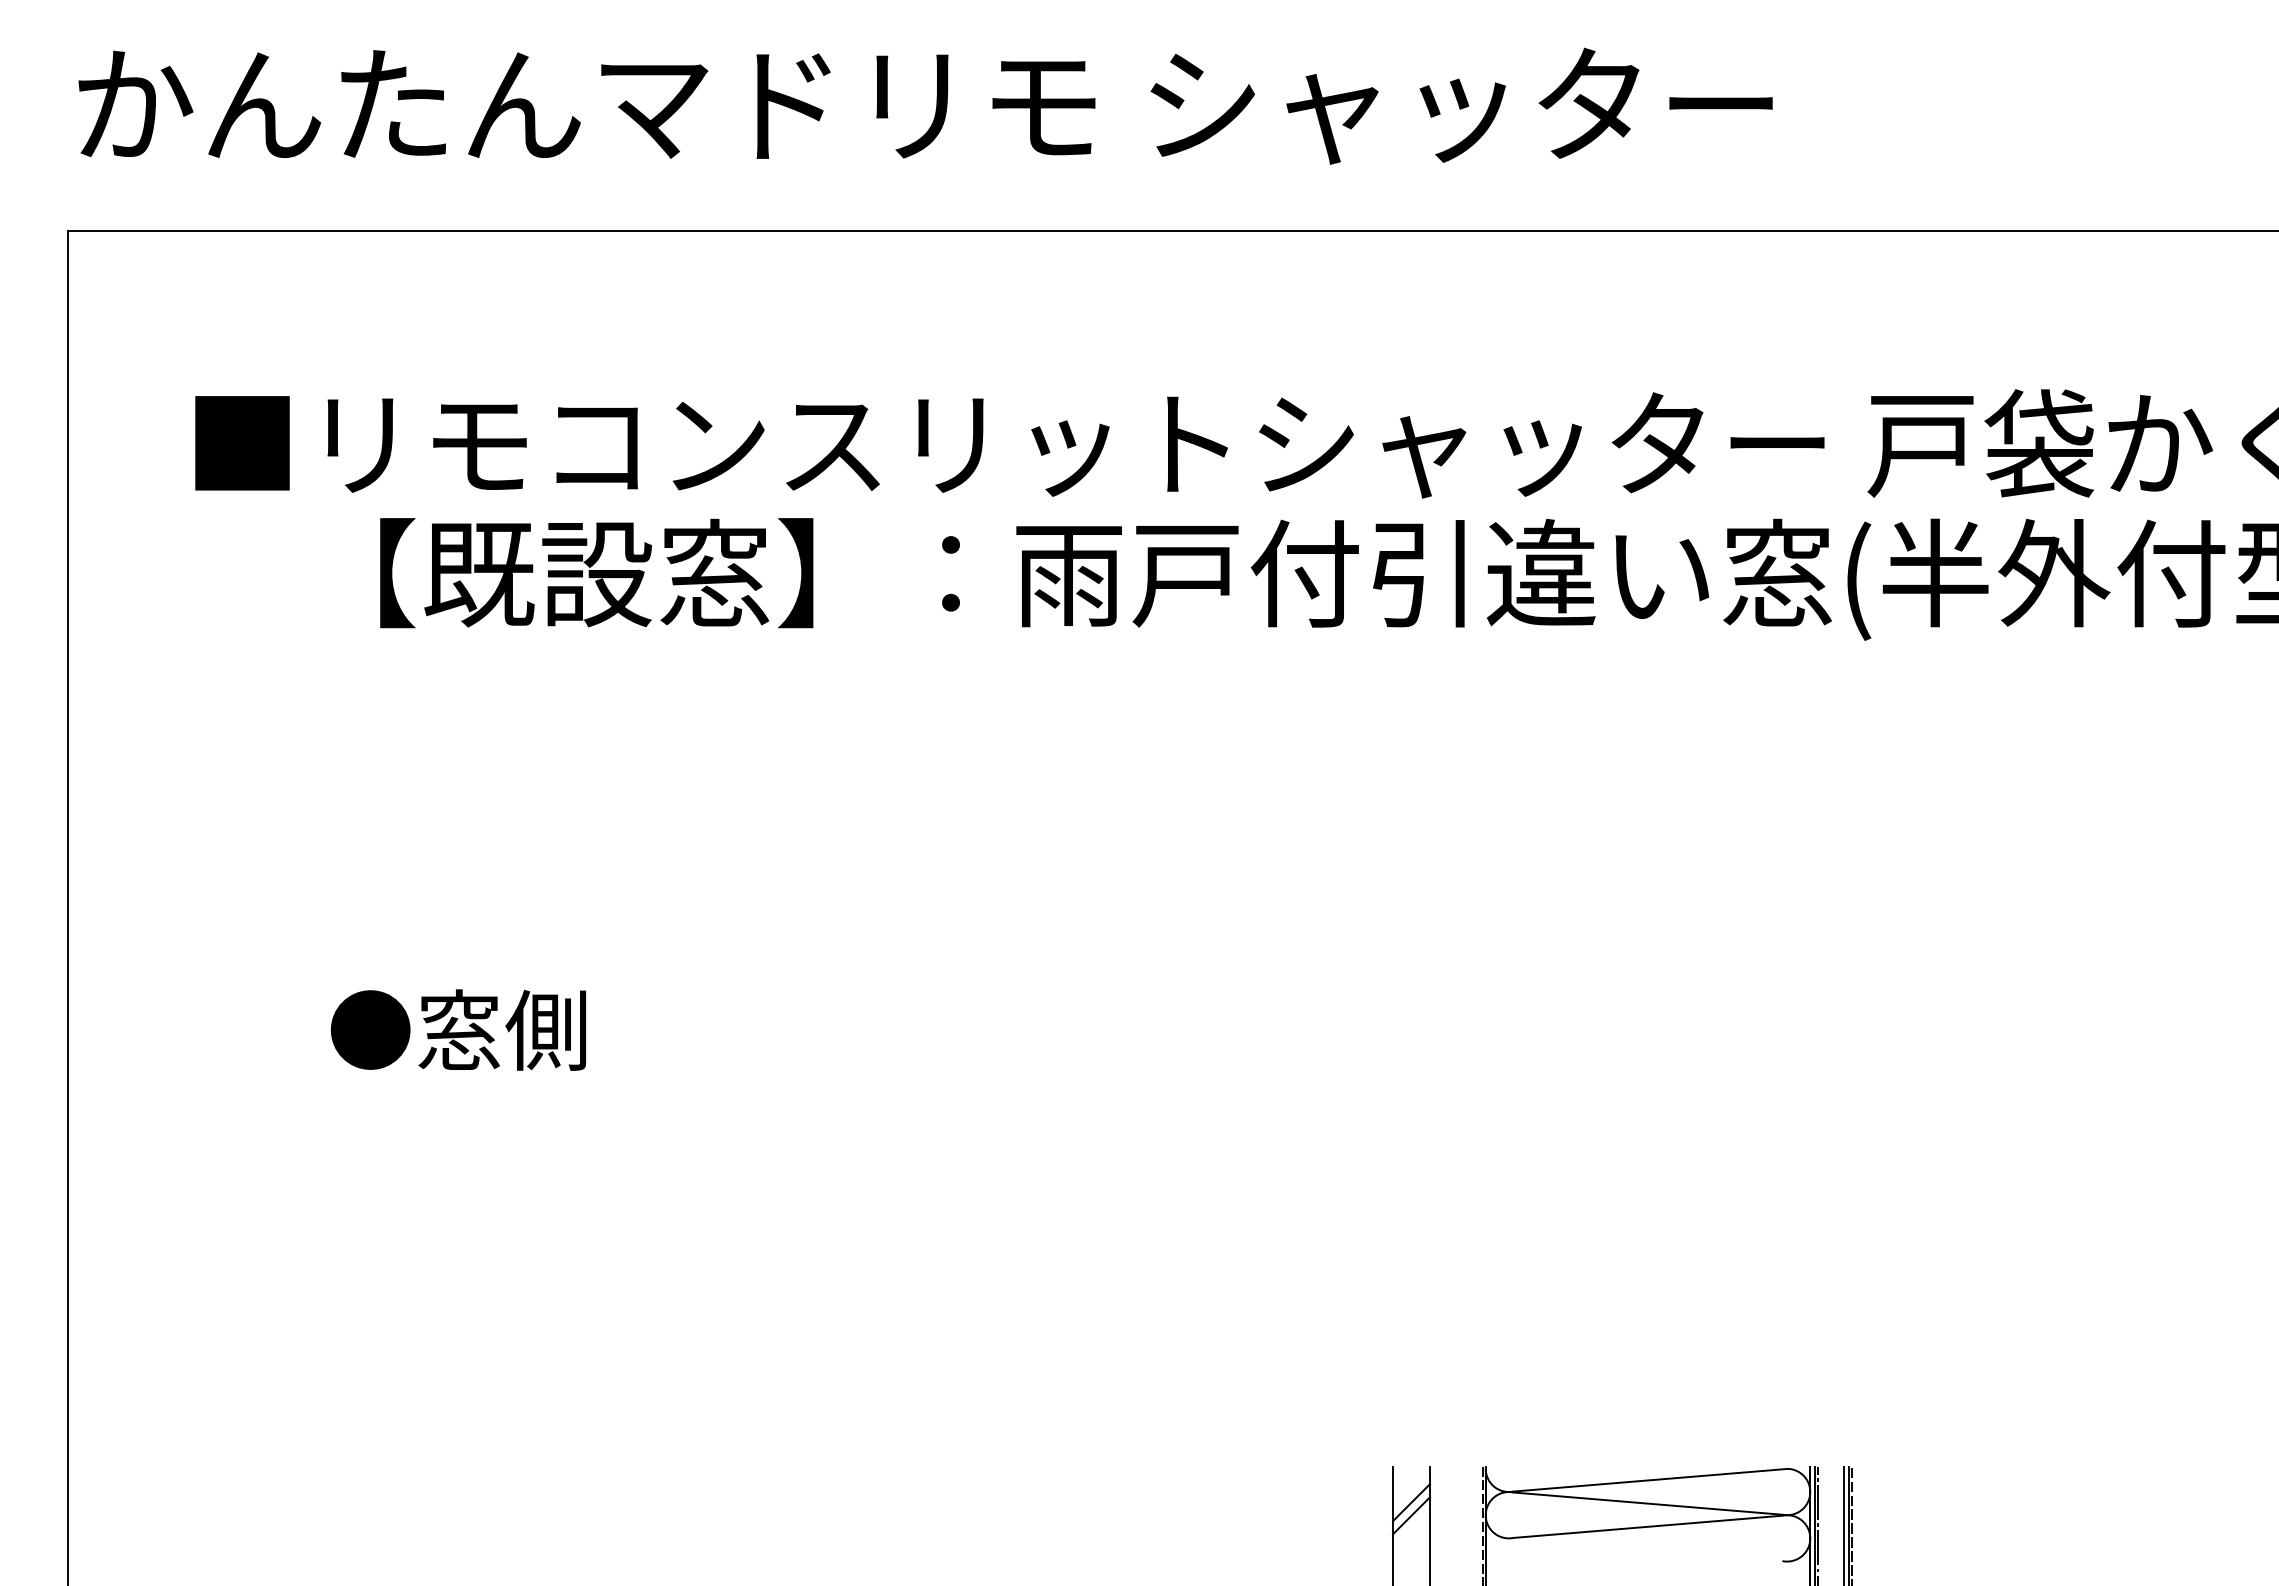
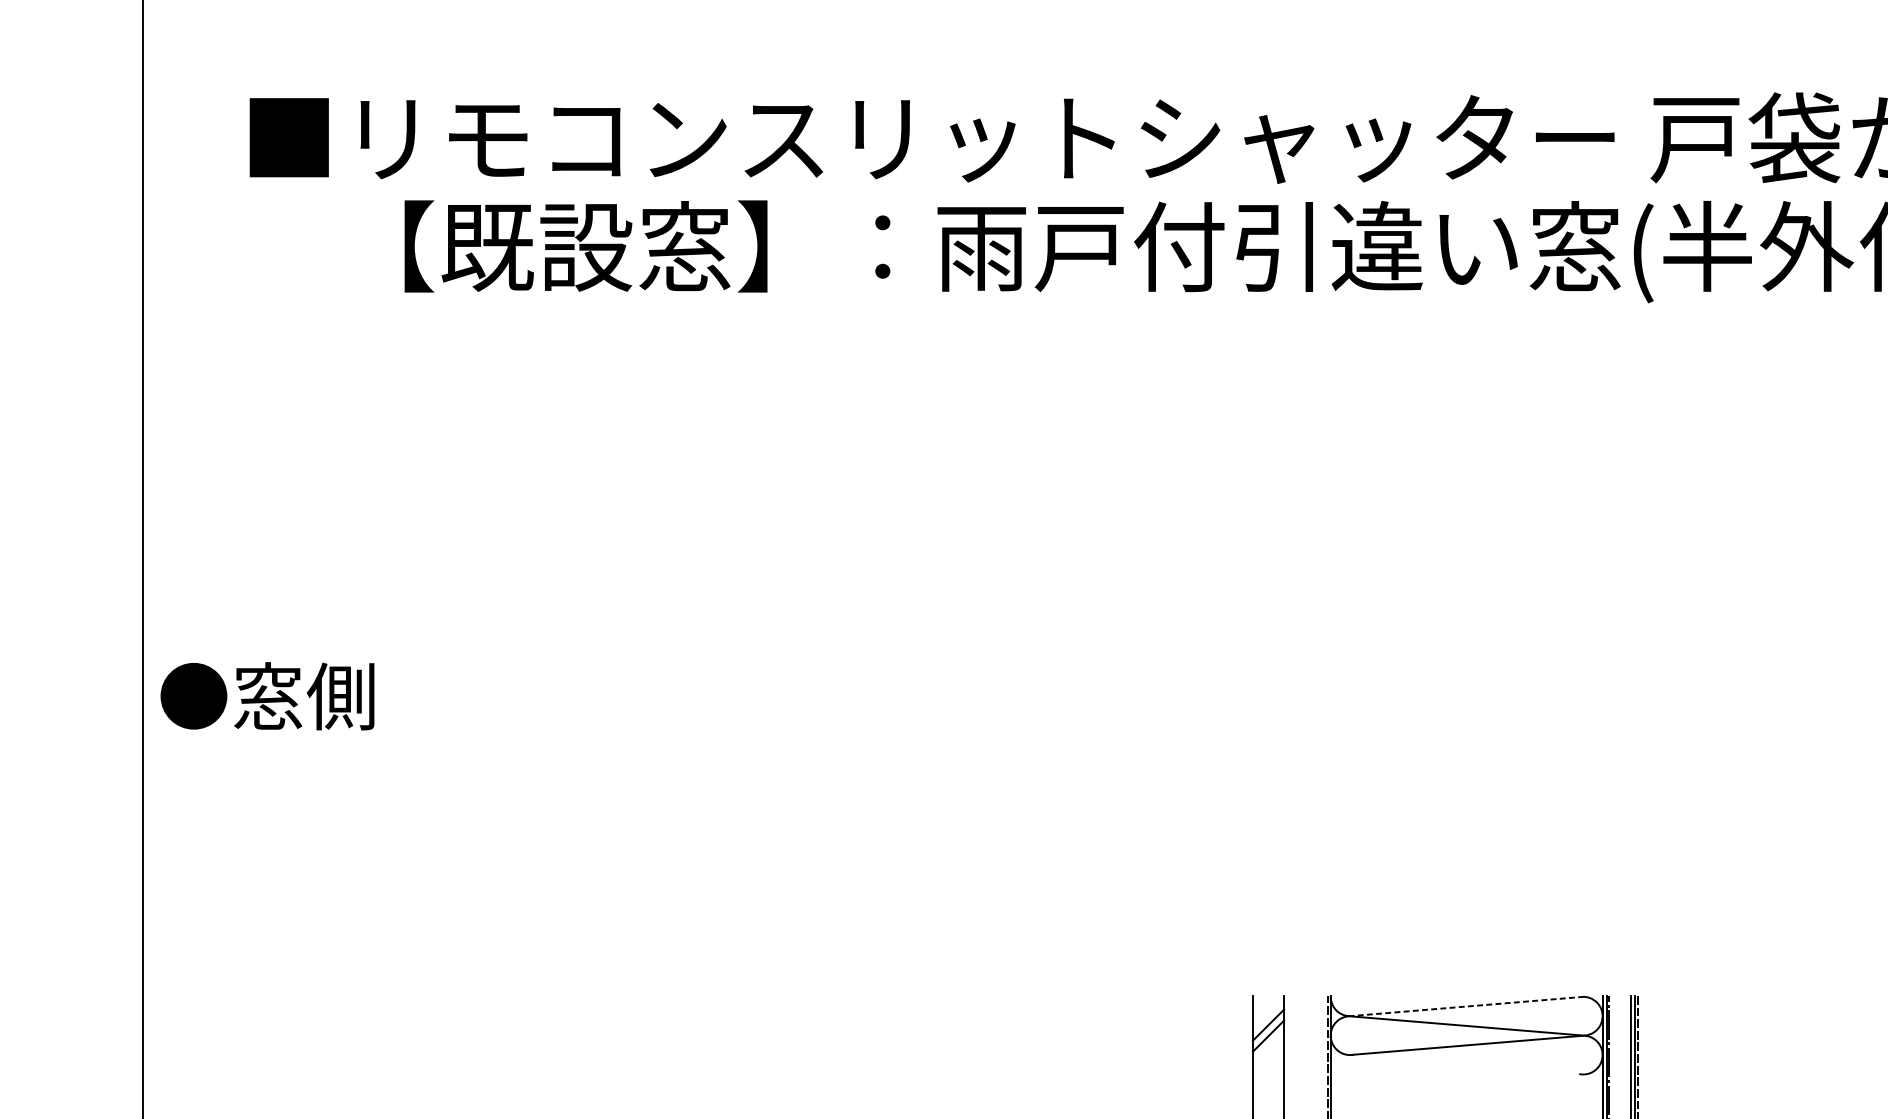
text: (457, 1029) -> (266, 695), moved
line: (1650, 1480) -> (1468, 1006), solid -> dashed

